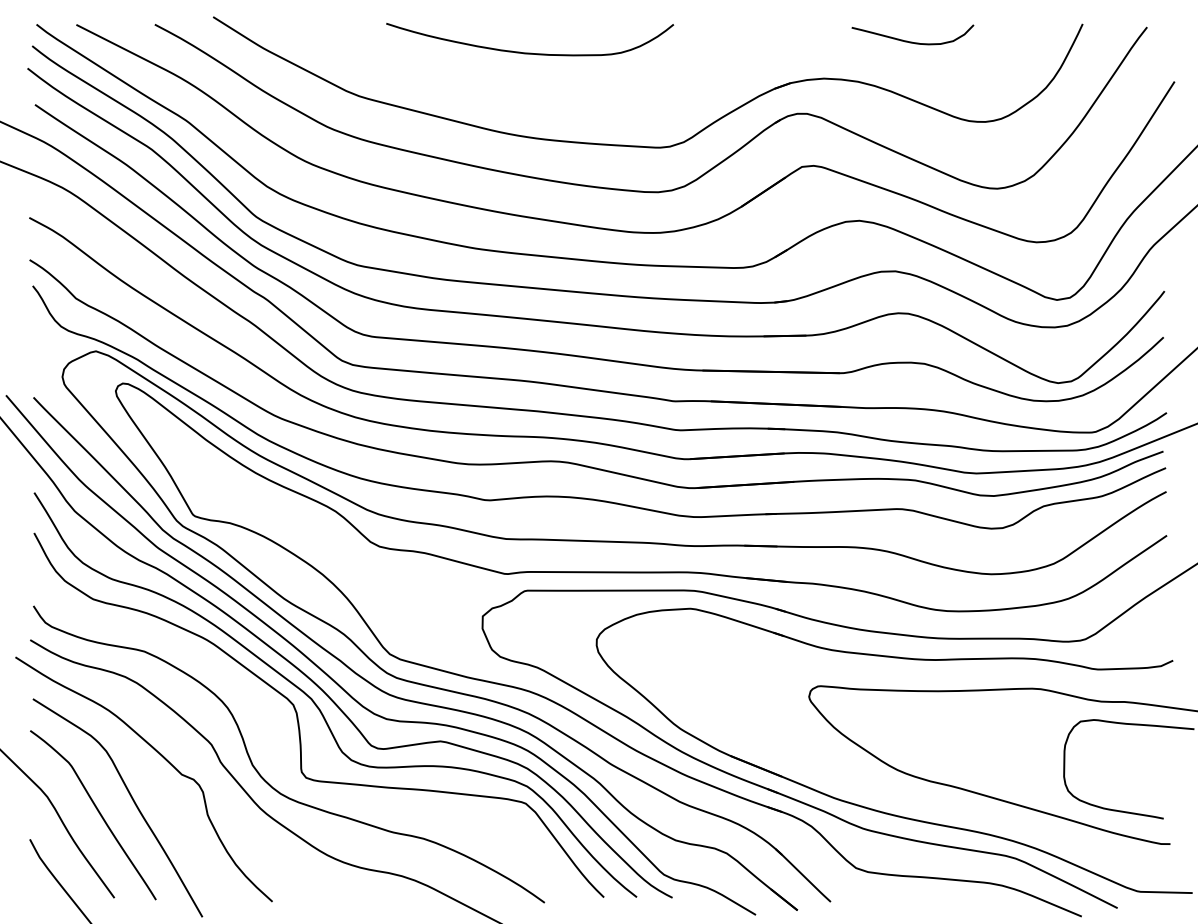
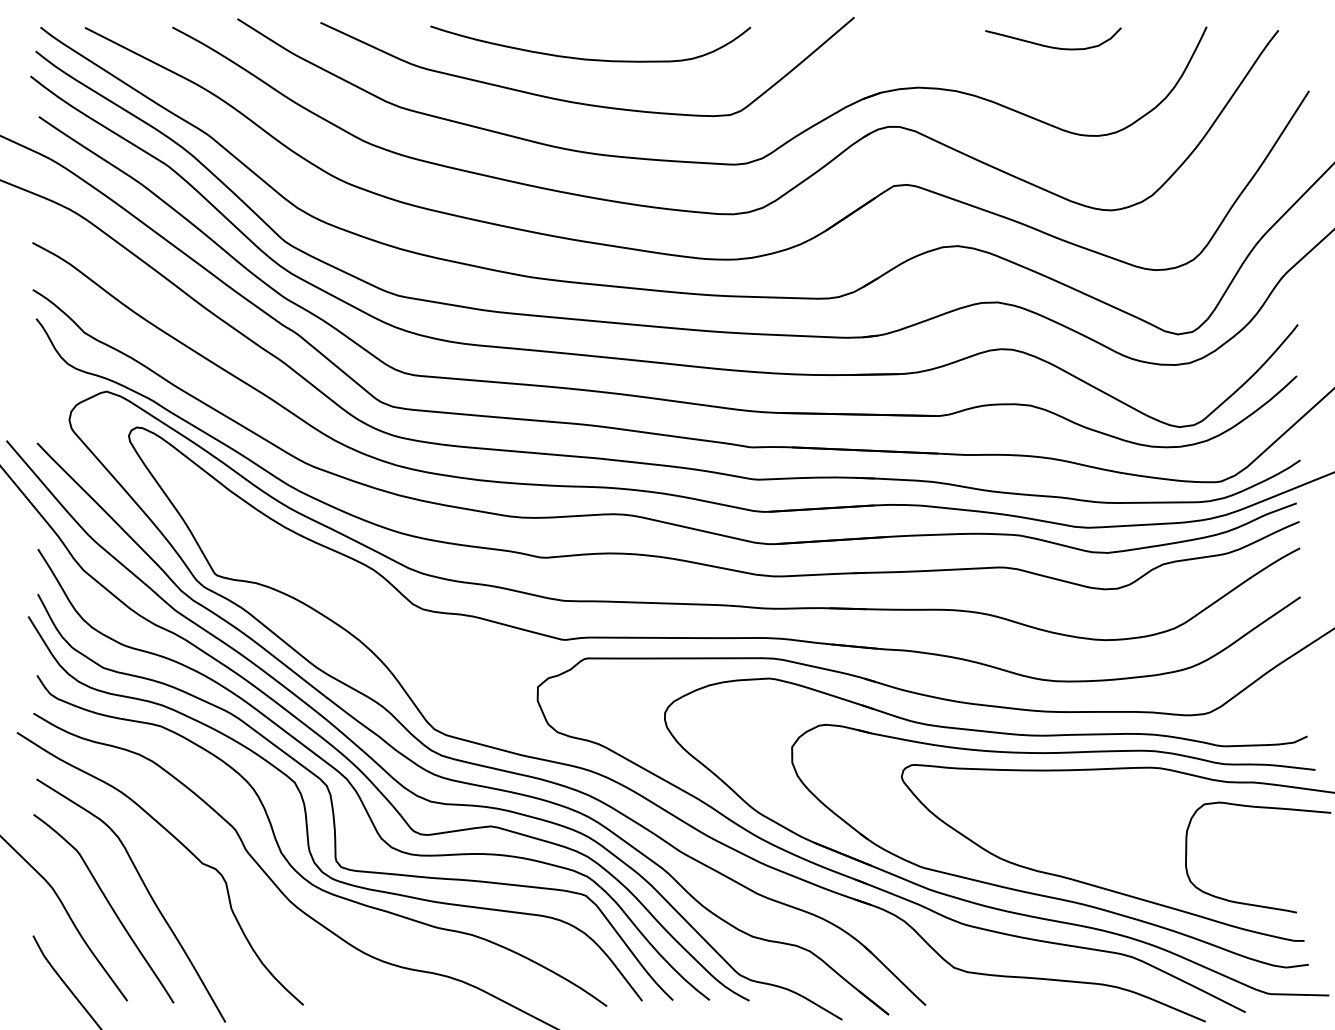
curve: (912, 41) -> (1053, 46), moved
curve: (521, 91) -> (581, 102), added
curve: (275, 727) -> (306, 810), added
part: (935, 802) -> (1042, 894), added

